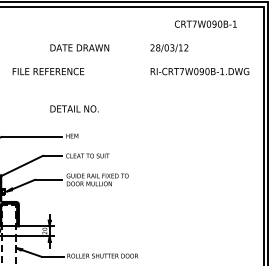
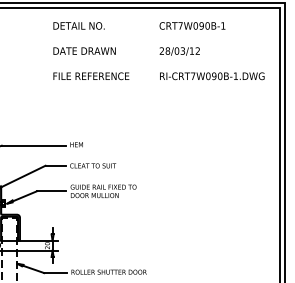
text: (205, 23) -> (192, 25), moved
text: (48, 71) -> (91, 76), moved
text: (74, 108) -> (78, 25), moved

